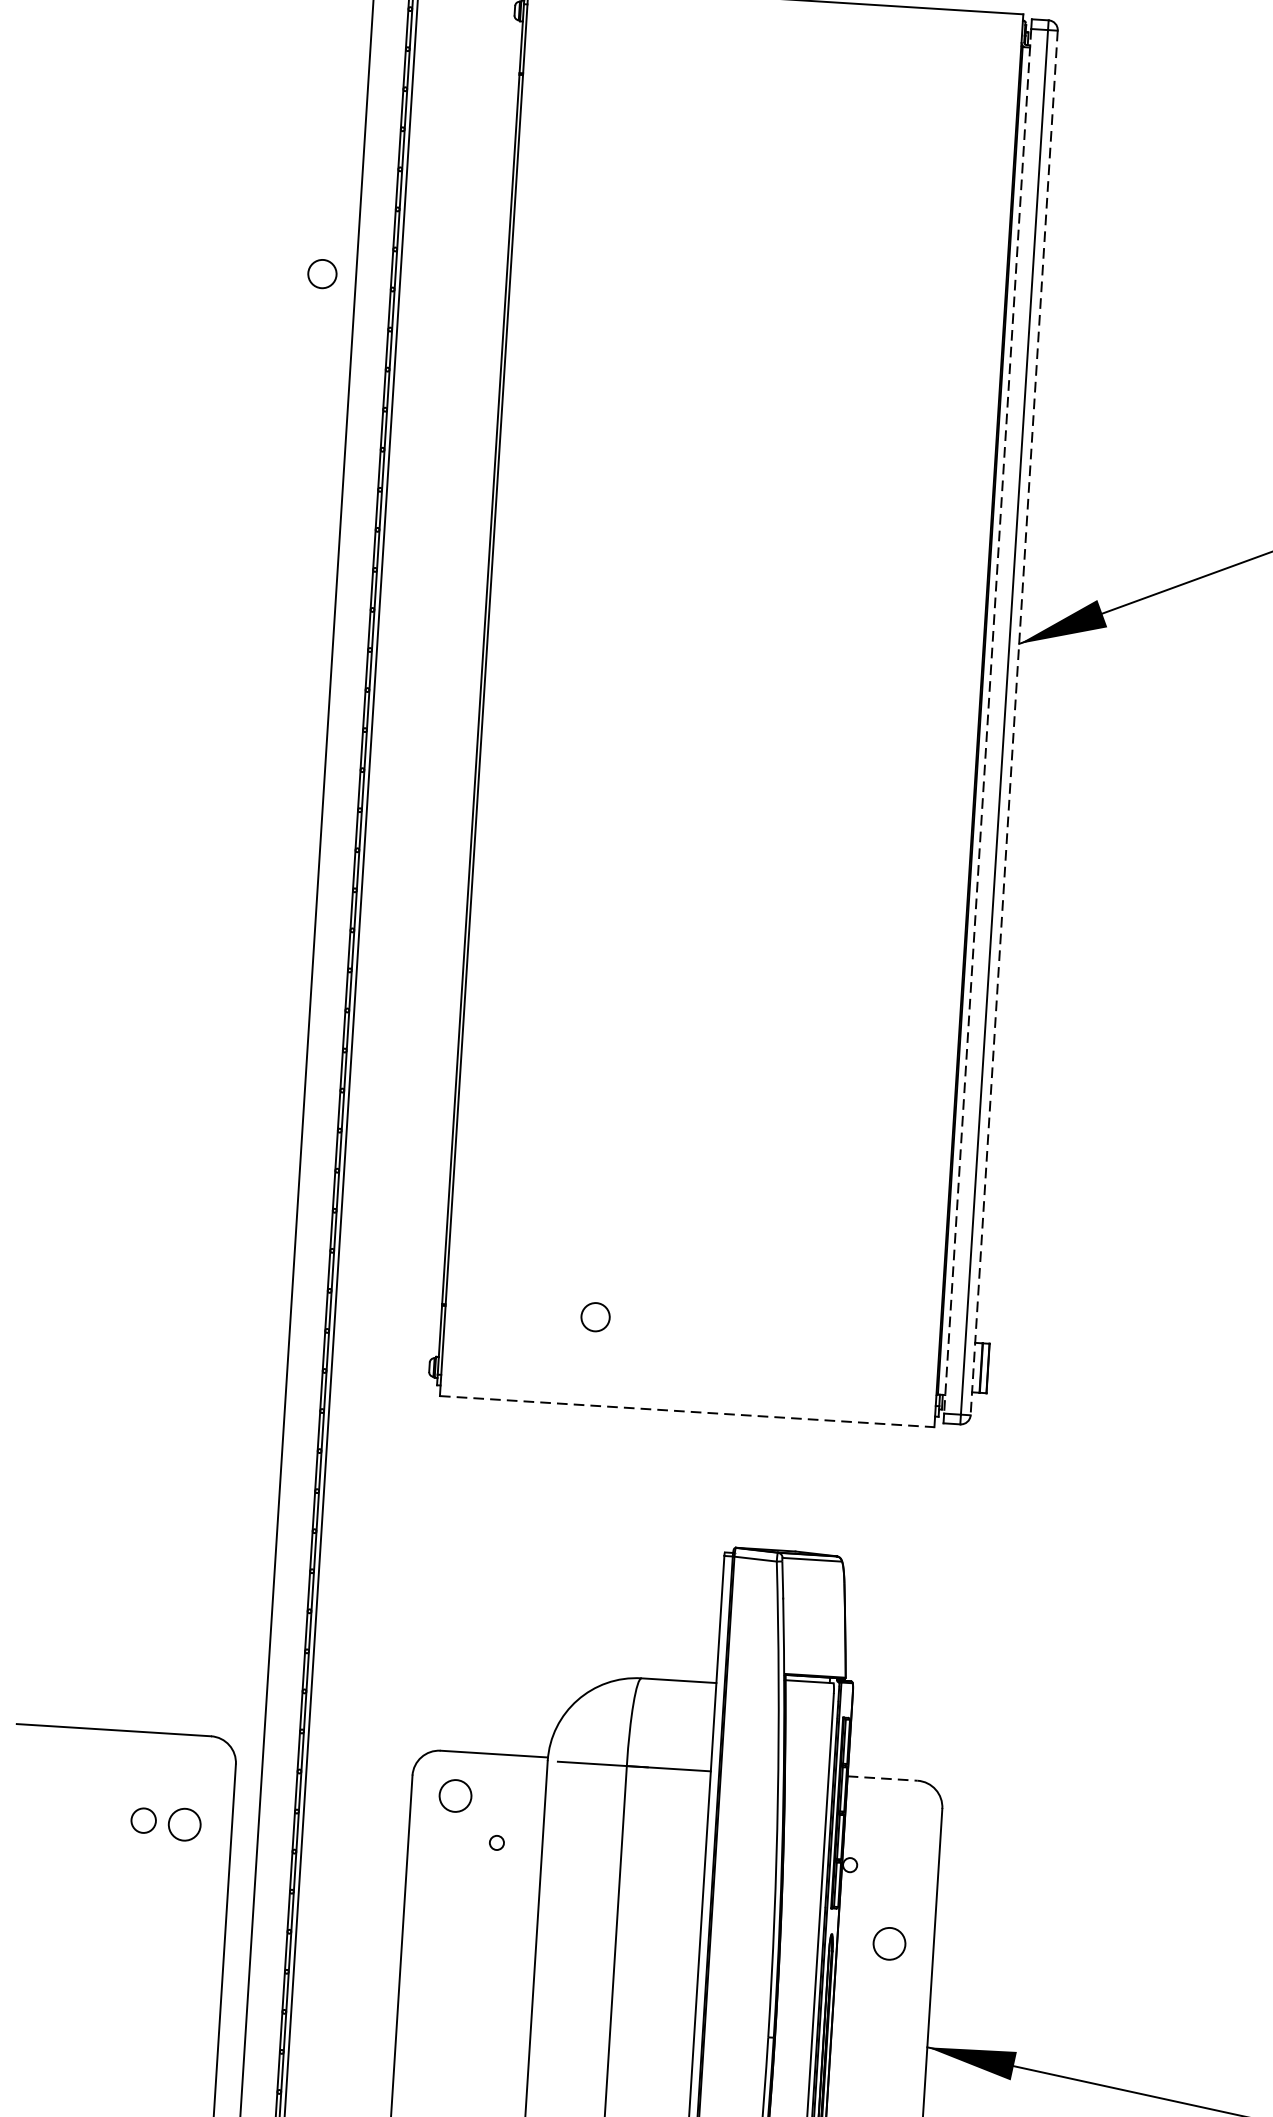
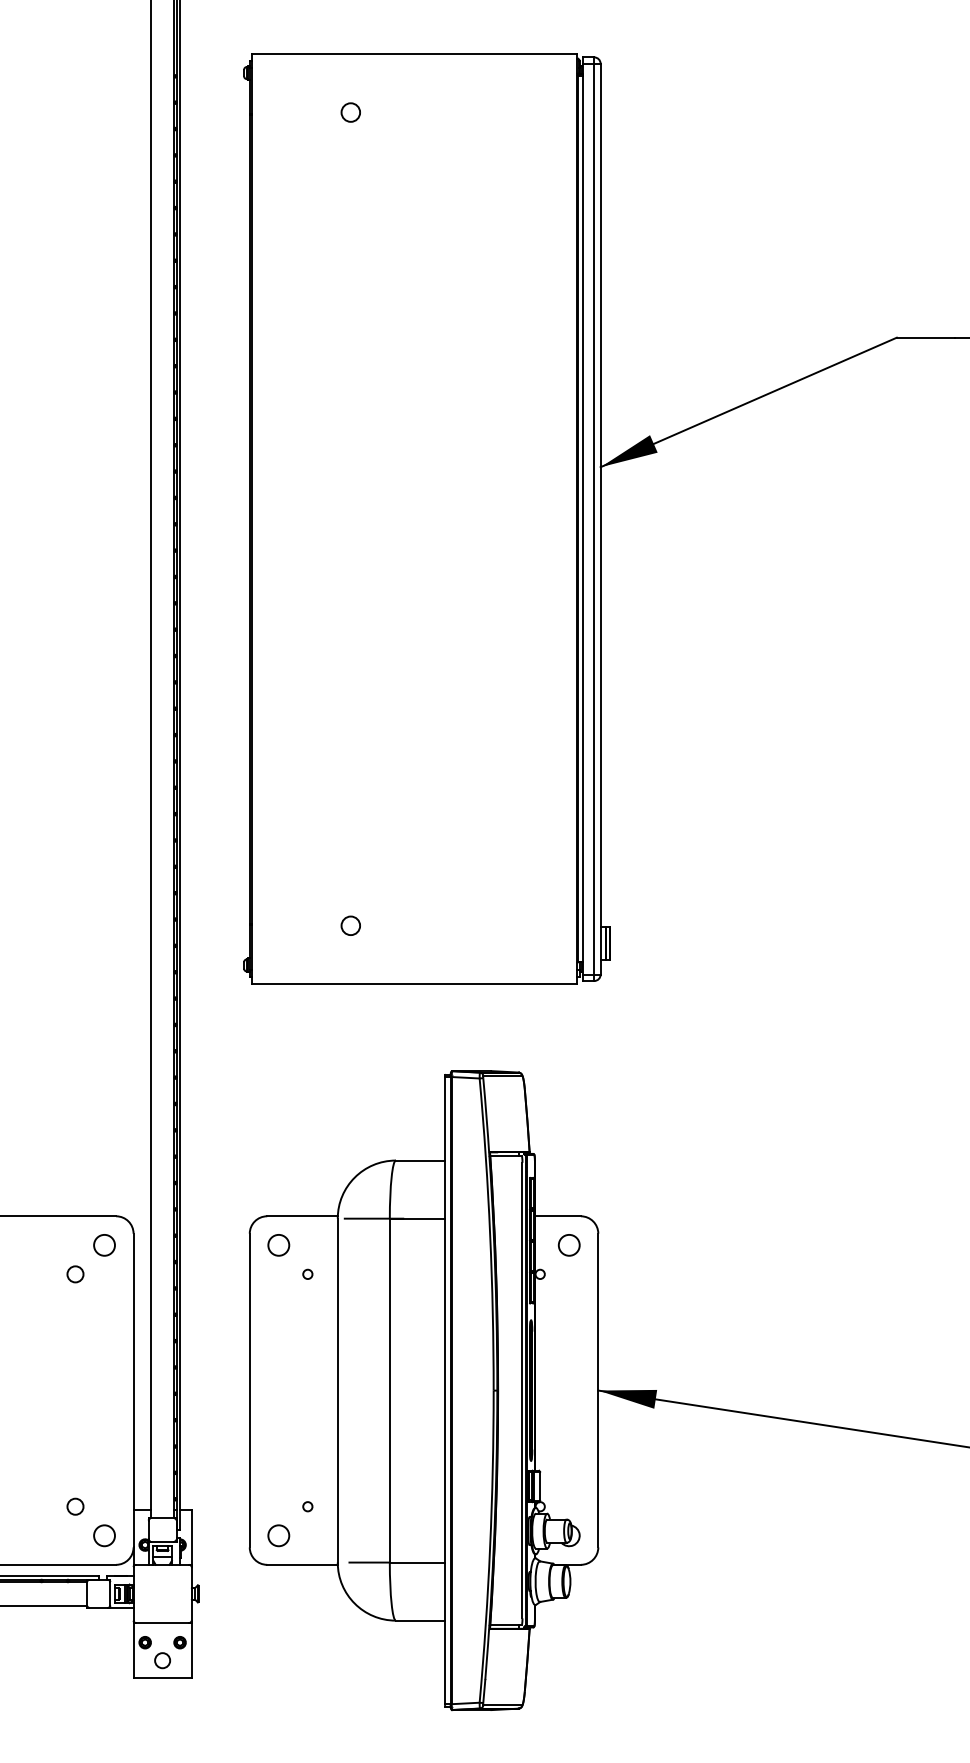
circle: (321, 273) -> (350, 112), moved
line: (988, 721) -> (583, 519), dashed -> solid
line: (1013, 723) -> (600, 519), dashed -> solid
line: (686, 1410) -> (414, 983), dashed -> solid
line: (881, 1778) -> (557, 1216), dashed -> solid
circle: (184, 1824) -> (104, 1245), moved
circle: (888, 1944) -> (568, 1245), moved

